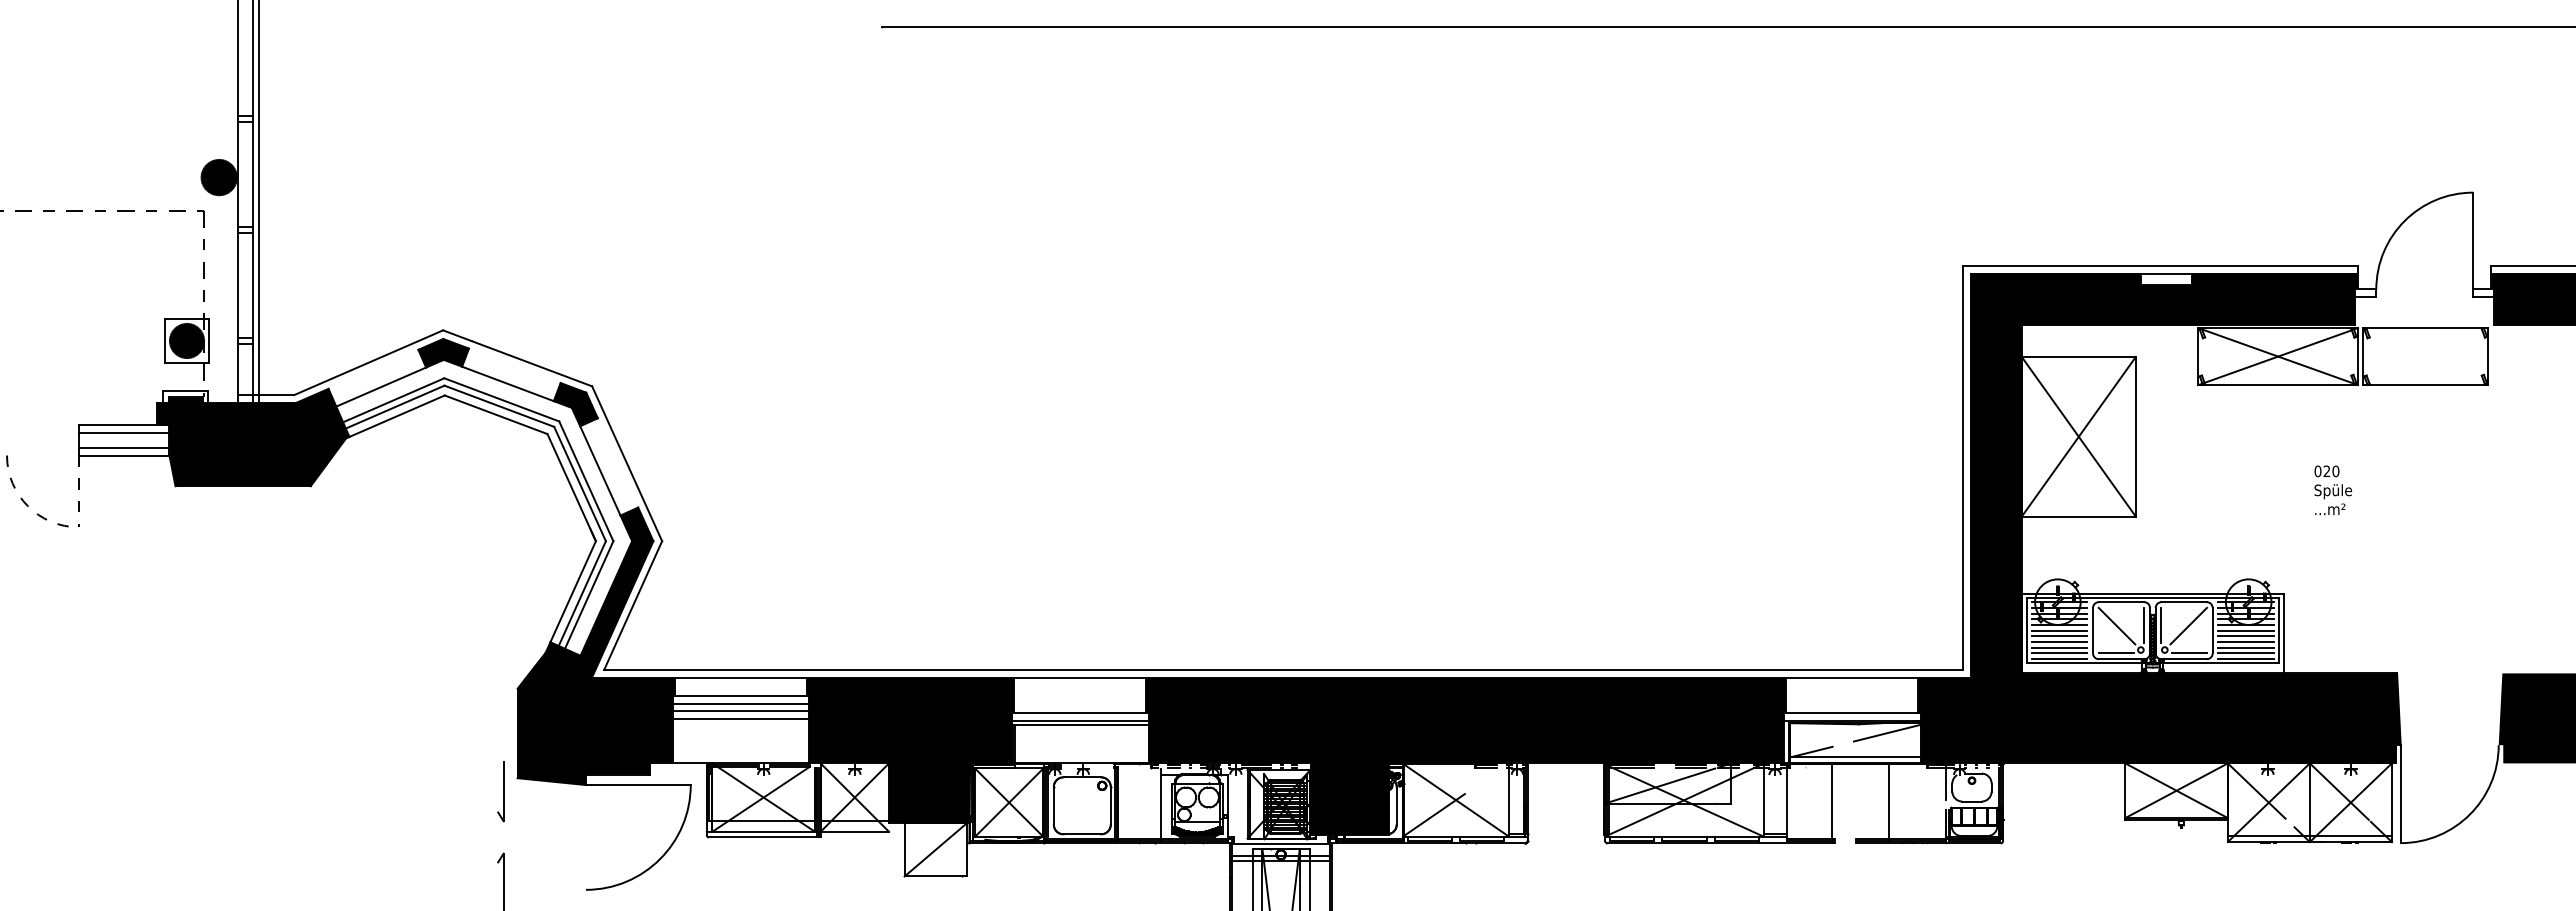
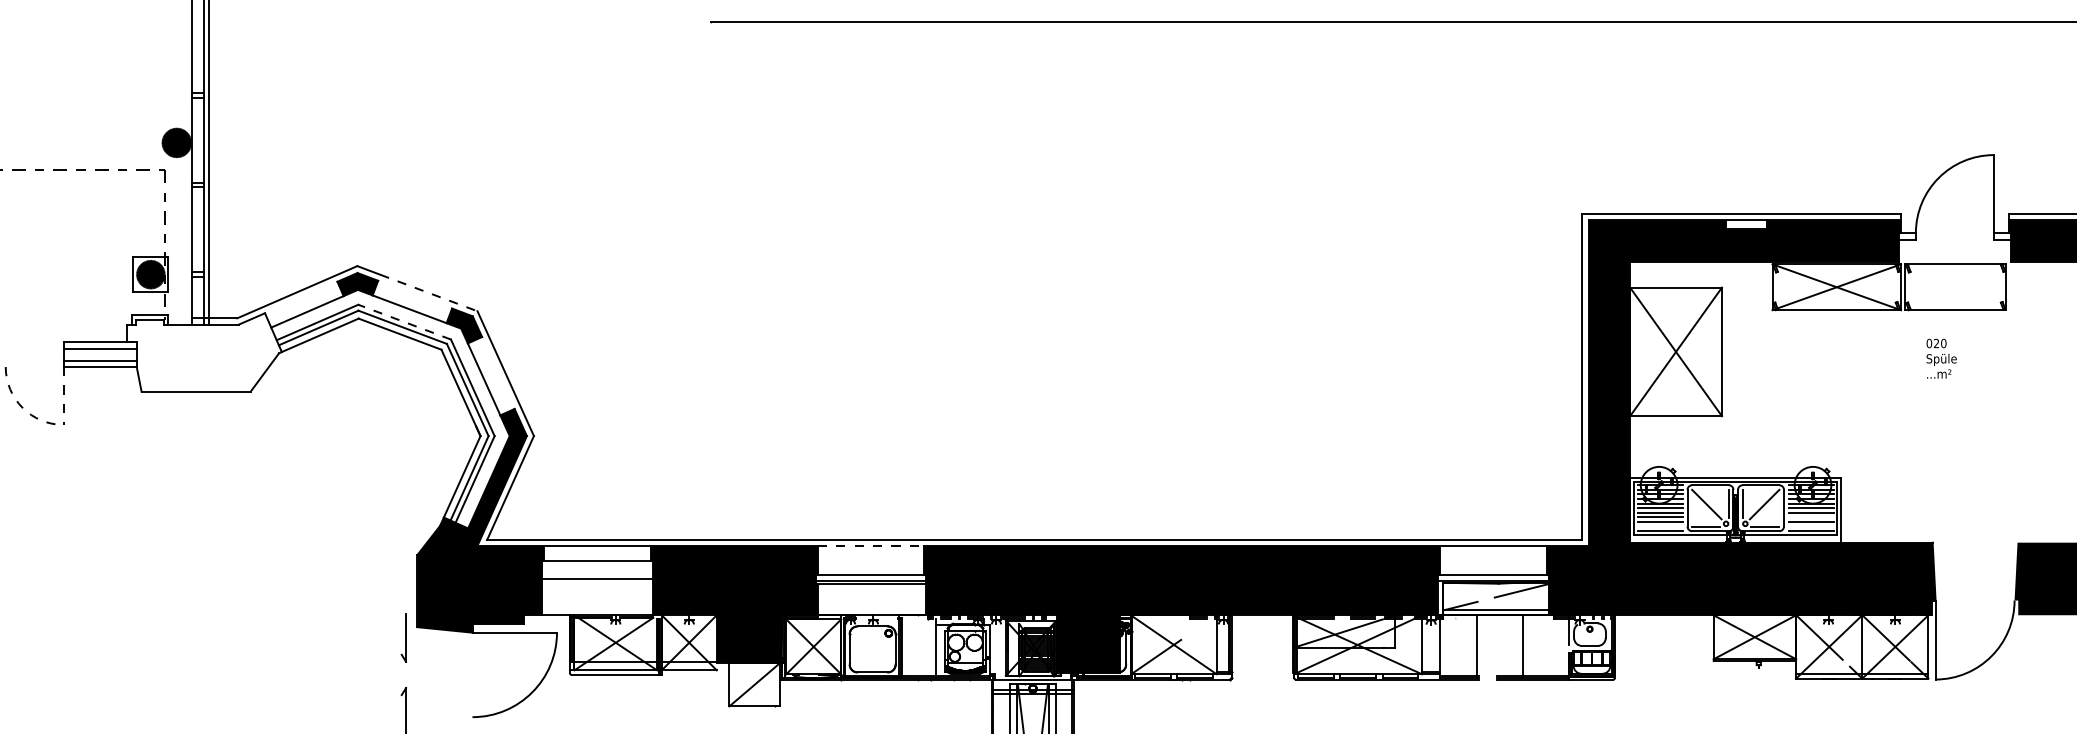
line: (532, 363) -> (429, 292), solid -> dashed
line: (501, 399) -> (404, 321), solid -> dashed
fill: (253, 437) -> (204, 352), removed
text: (2333, 489) -> (1941, 358), moved
line: (2246, 642) -> (1811, 517), removed
line: (2059, 653) -> (1660, 526), removed
line: (2246, 653) -> (1811, 526), removed
line: (1080, 677) -> (871, 545), solid -> dashed
line: (740, 704) -> (597, 567), removed
line: (740, 711) -> (597, 573), removed

